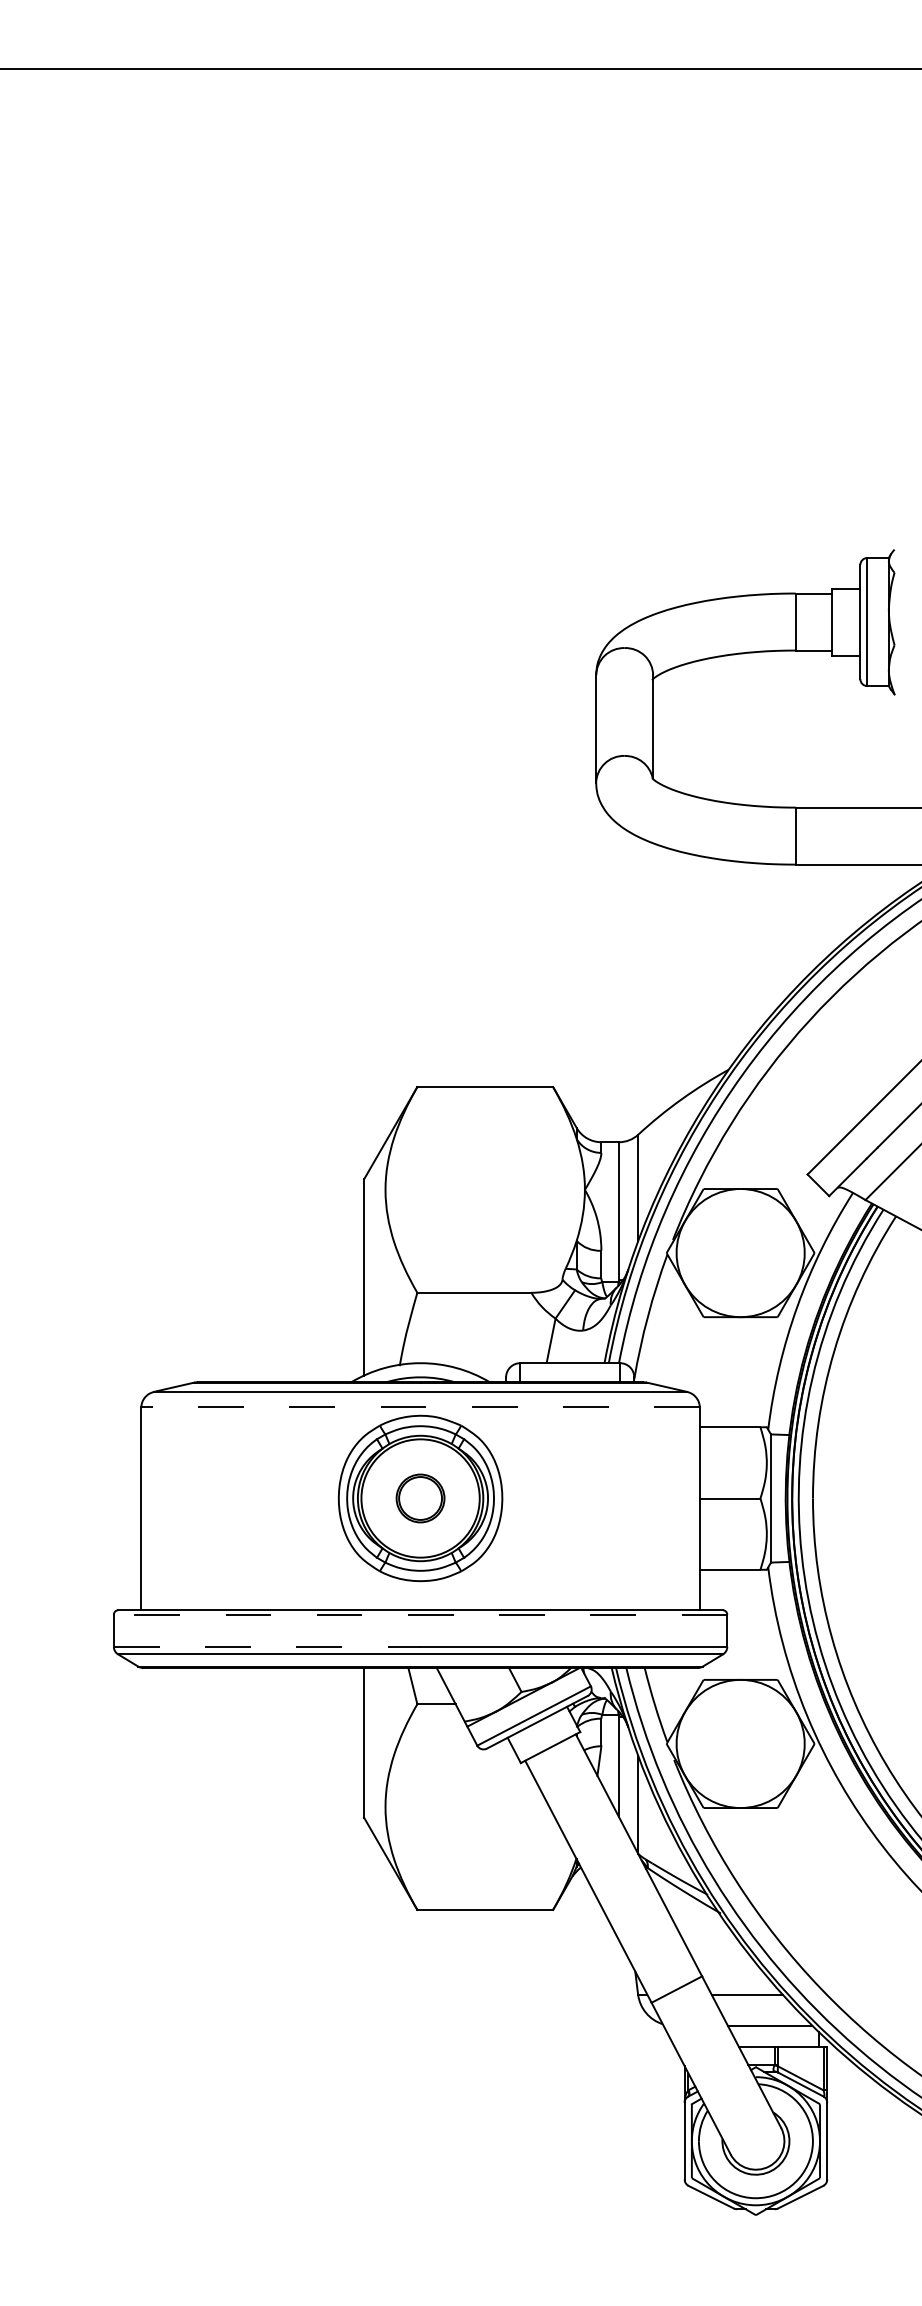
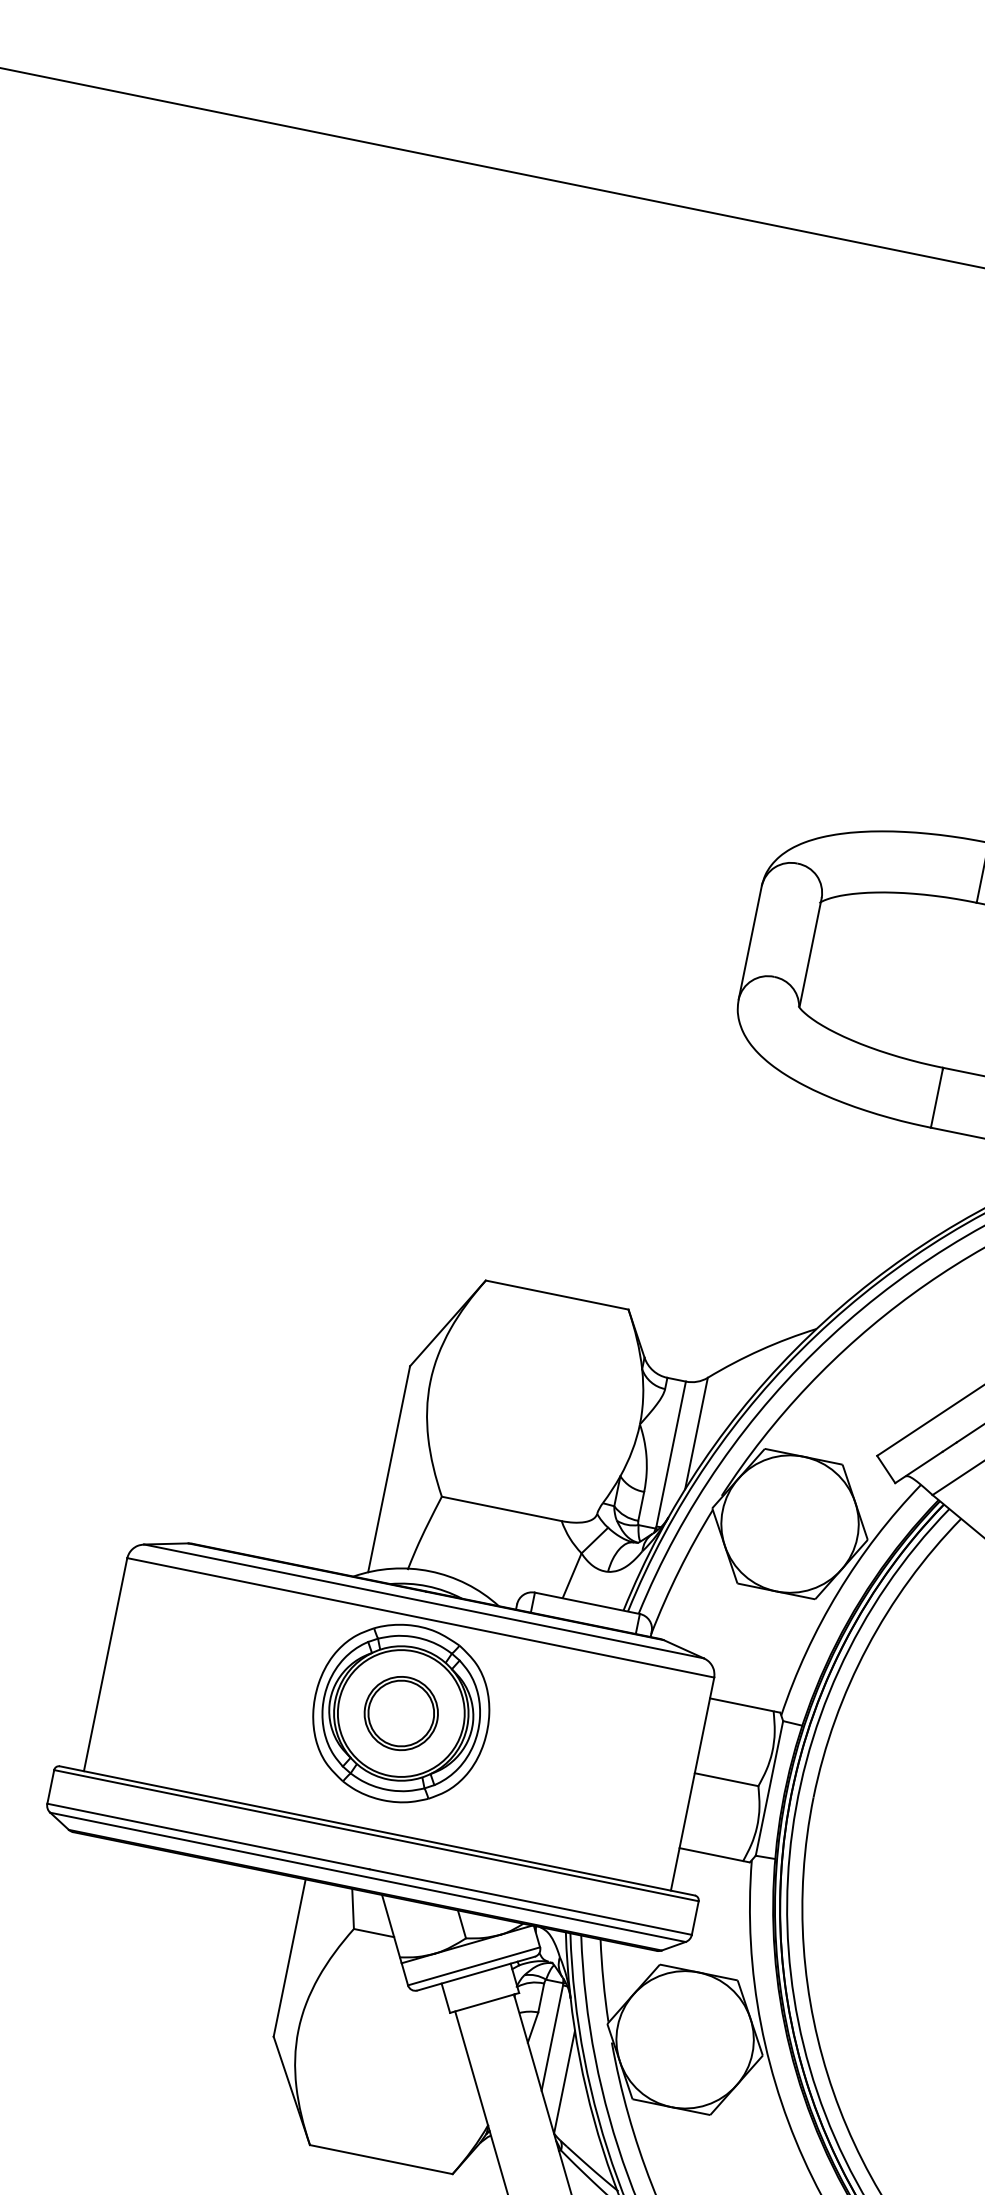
line: (420, 1407) -> (420, 1617), dashed -> solid
part: (420, 1498) -> (401, 1713), size x1.43
line: (420, 1614) -> (376, 1835), dashed -> solid
line: (267, 1646) -> (208, 1836), dashed -> solid

